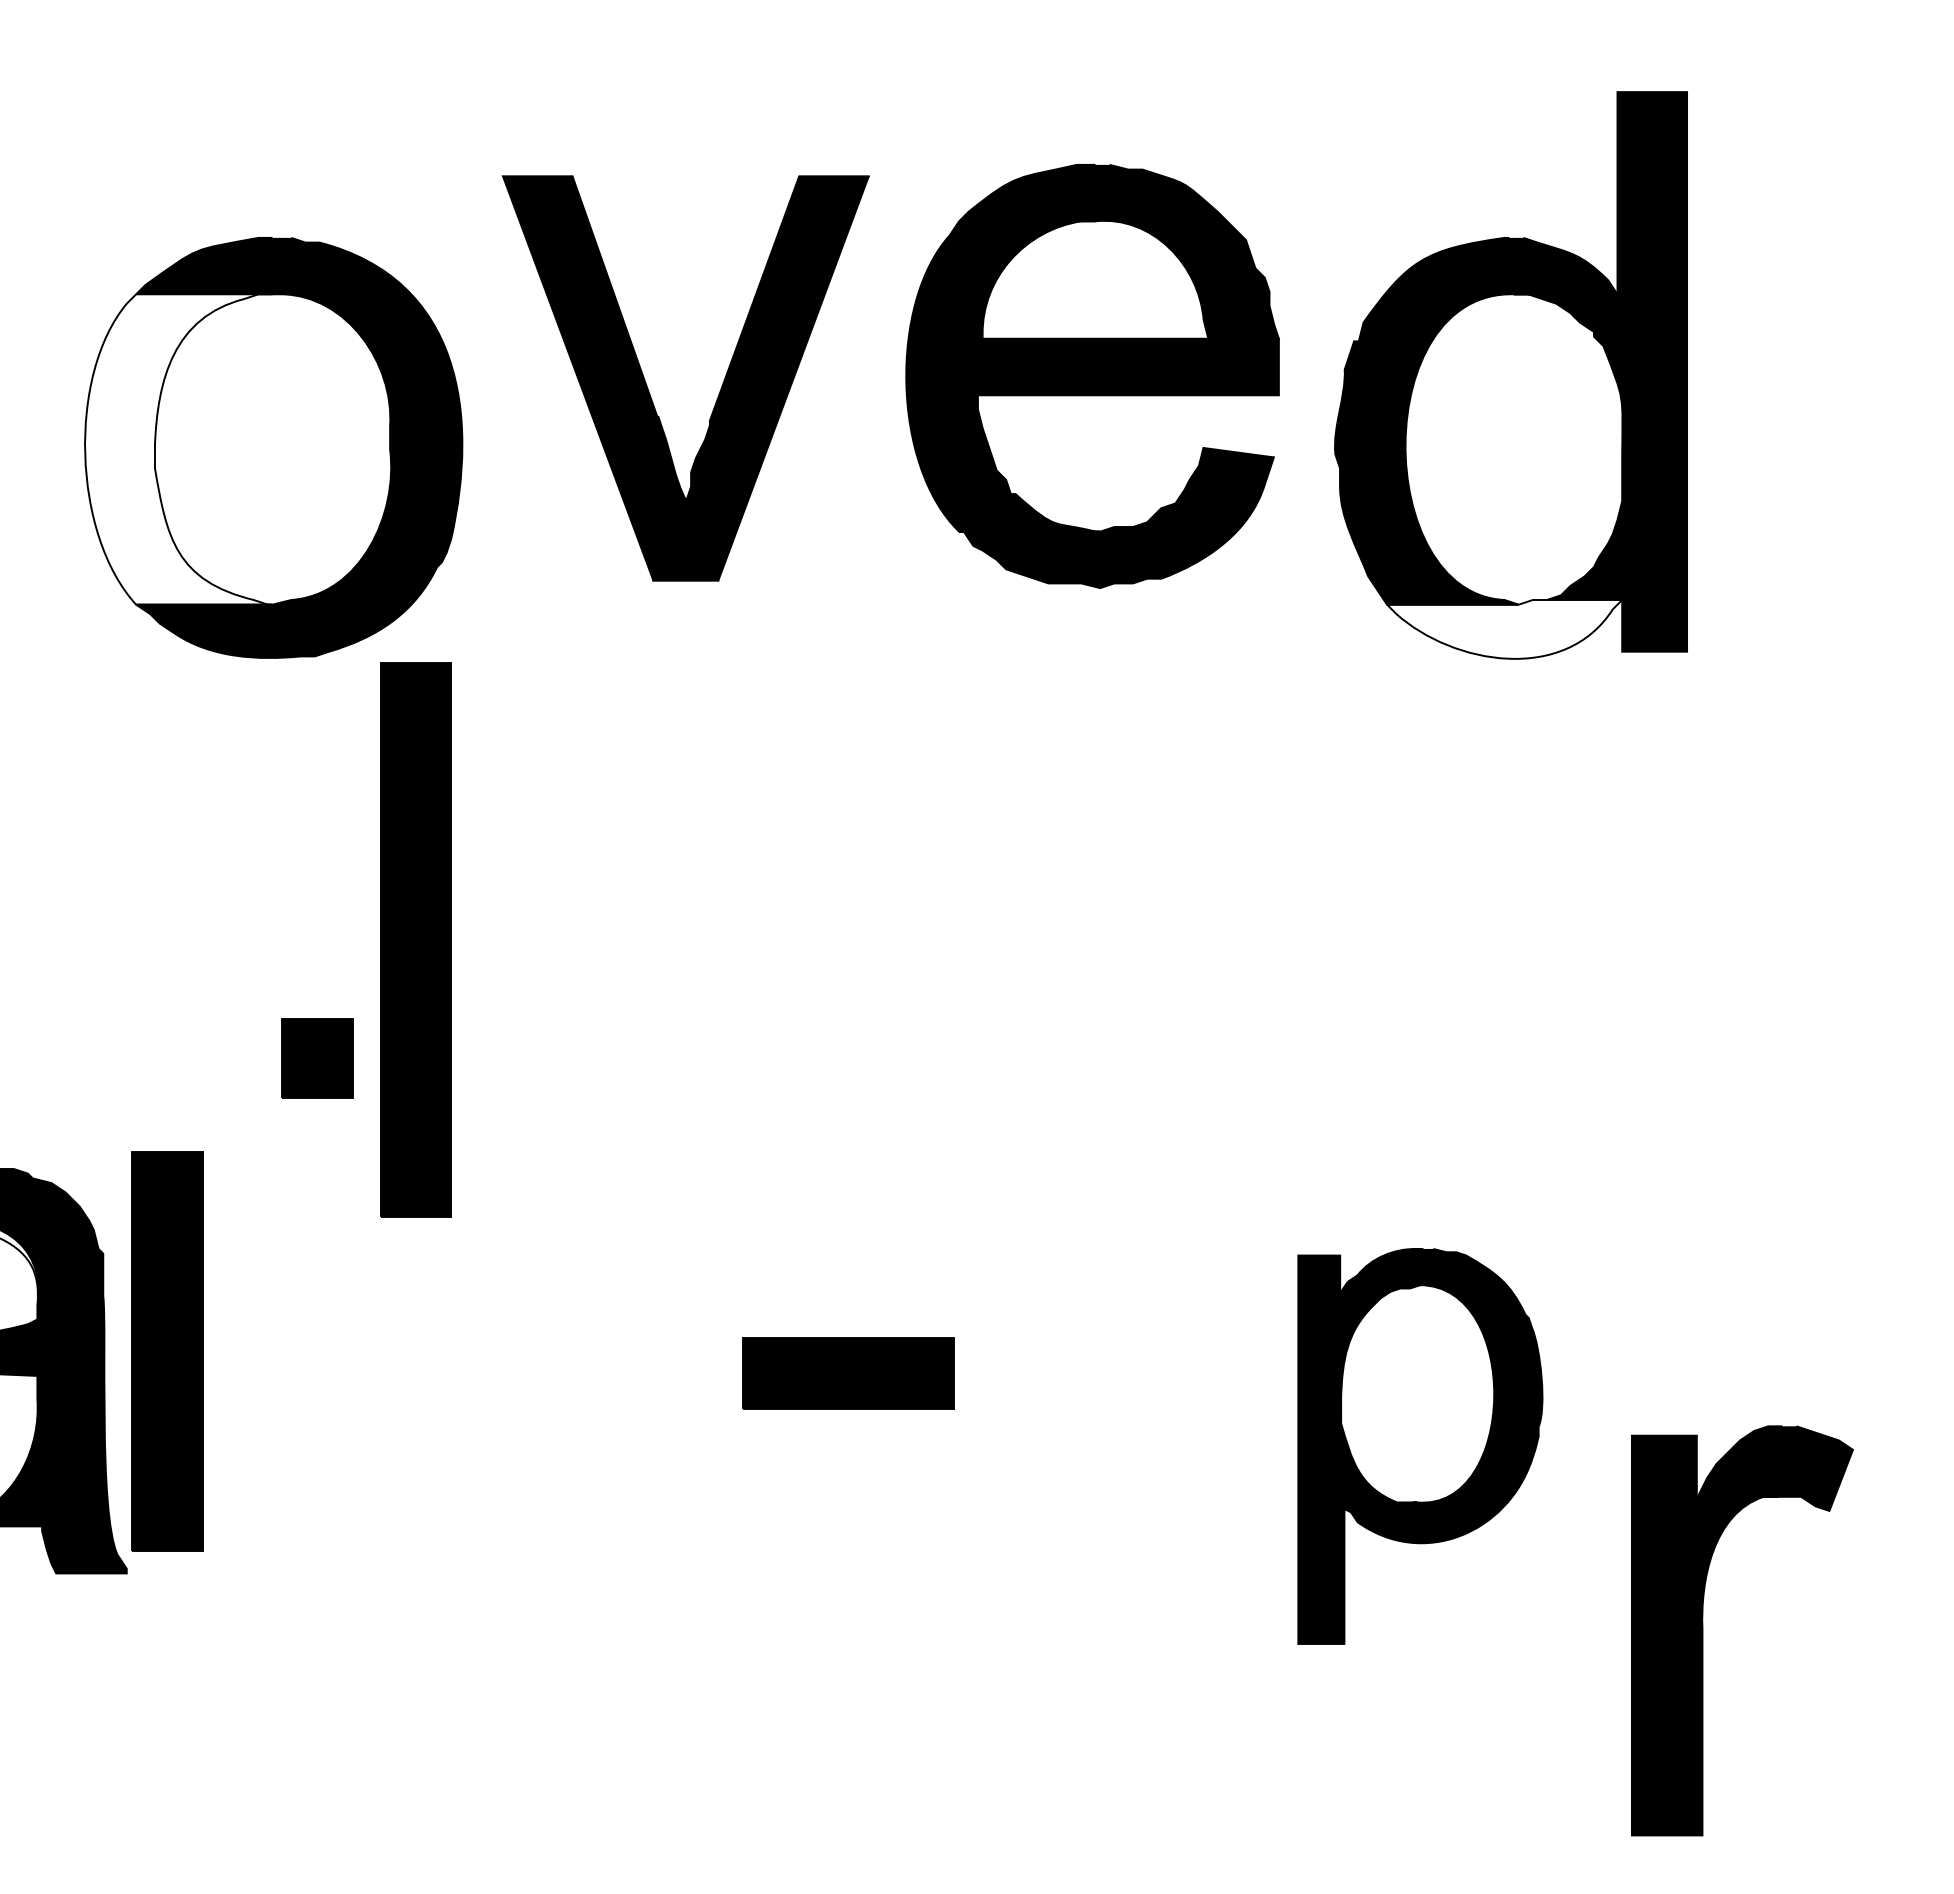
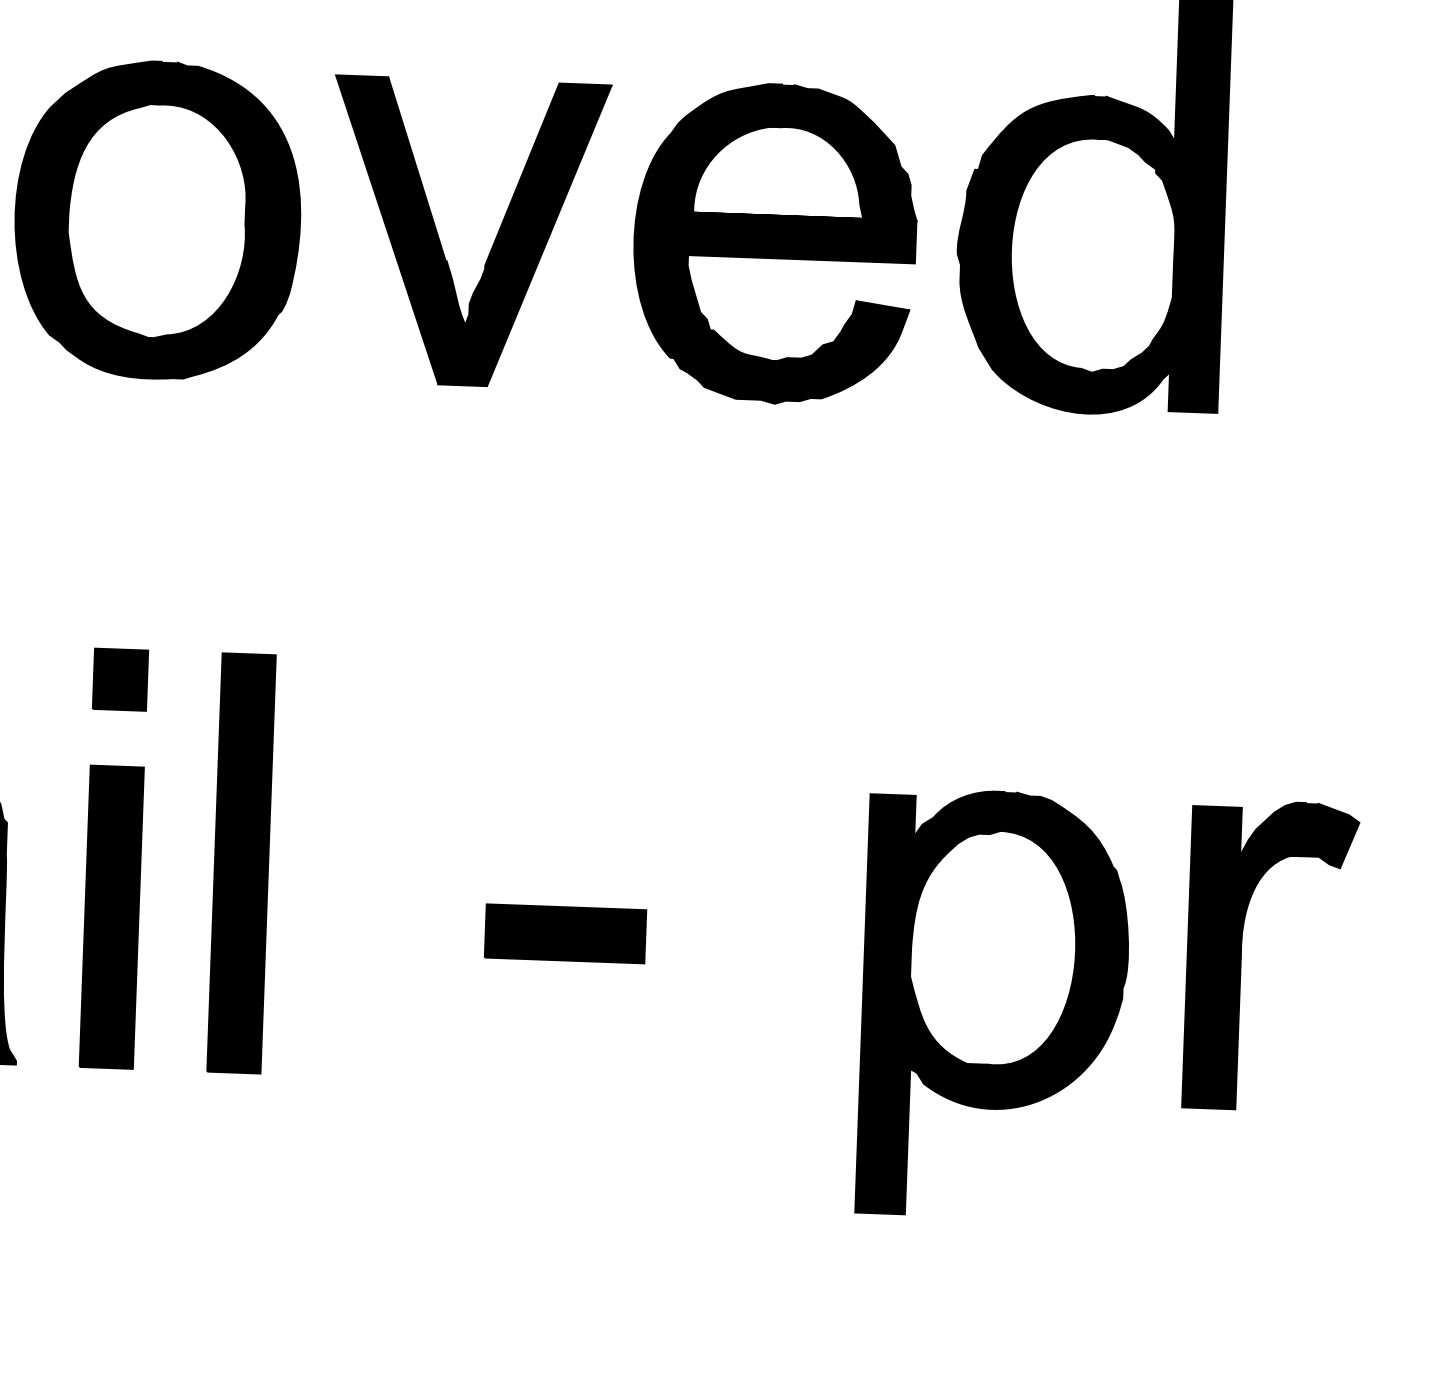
part: (1092, 376) -> (774, 244), moved
part: (718, 393) -> (492, 245), moved
fill: (178, 449) -> (85, 218), added
fill: (1504, 629) -> (1080, 391), added
part: (415, 939) -> (241, 863), moved
part: (317, 1058) -> (120, 679), moved
part: (167, 1351) -> (111, 917), moved
part: (1420, 1446) -> (994, 1004), size x1.43
part: (1703, 1630) -> (1241, 954), moved

